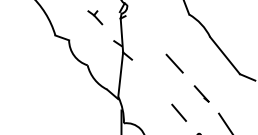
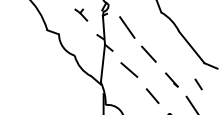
line: (149, 32) -> (127, 27), added
line: (151, 81) -> (129, 69), added
line: (232, 99) -> (198, 84), added

